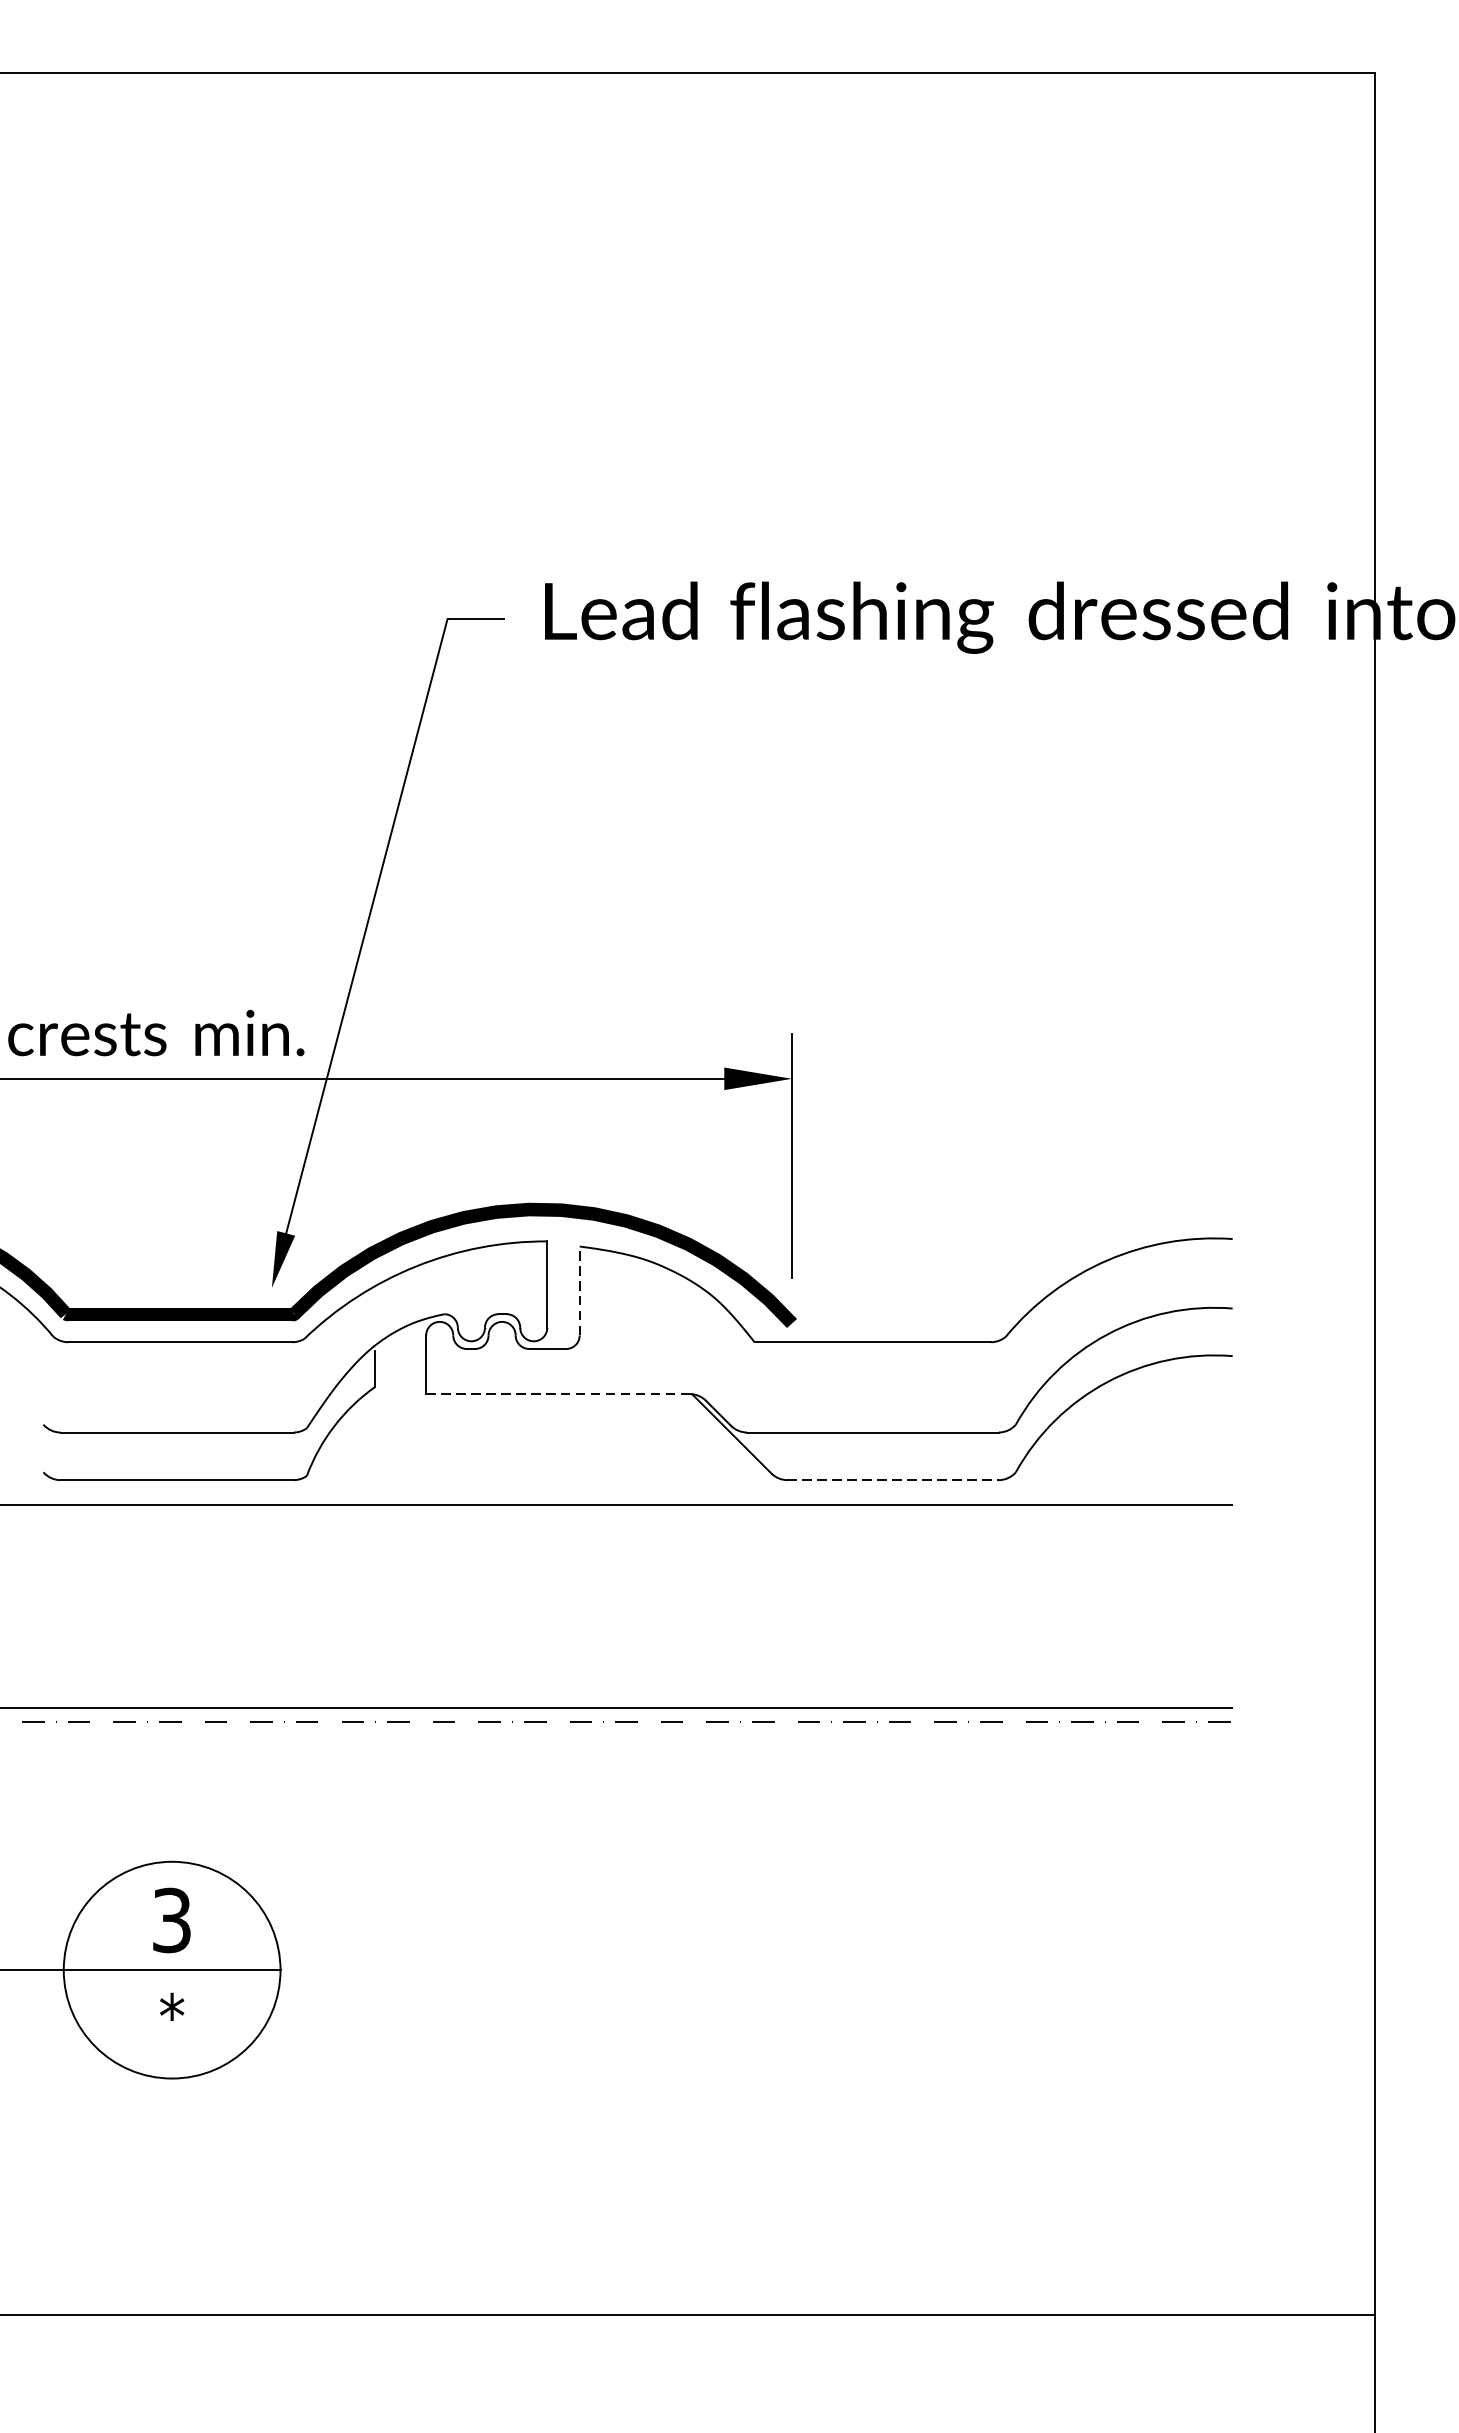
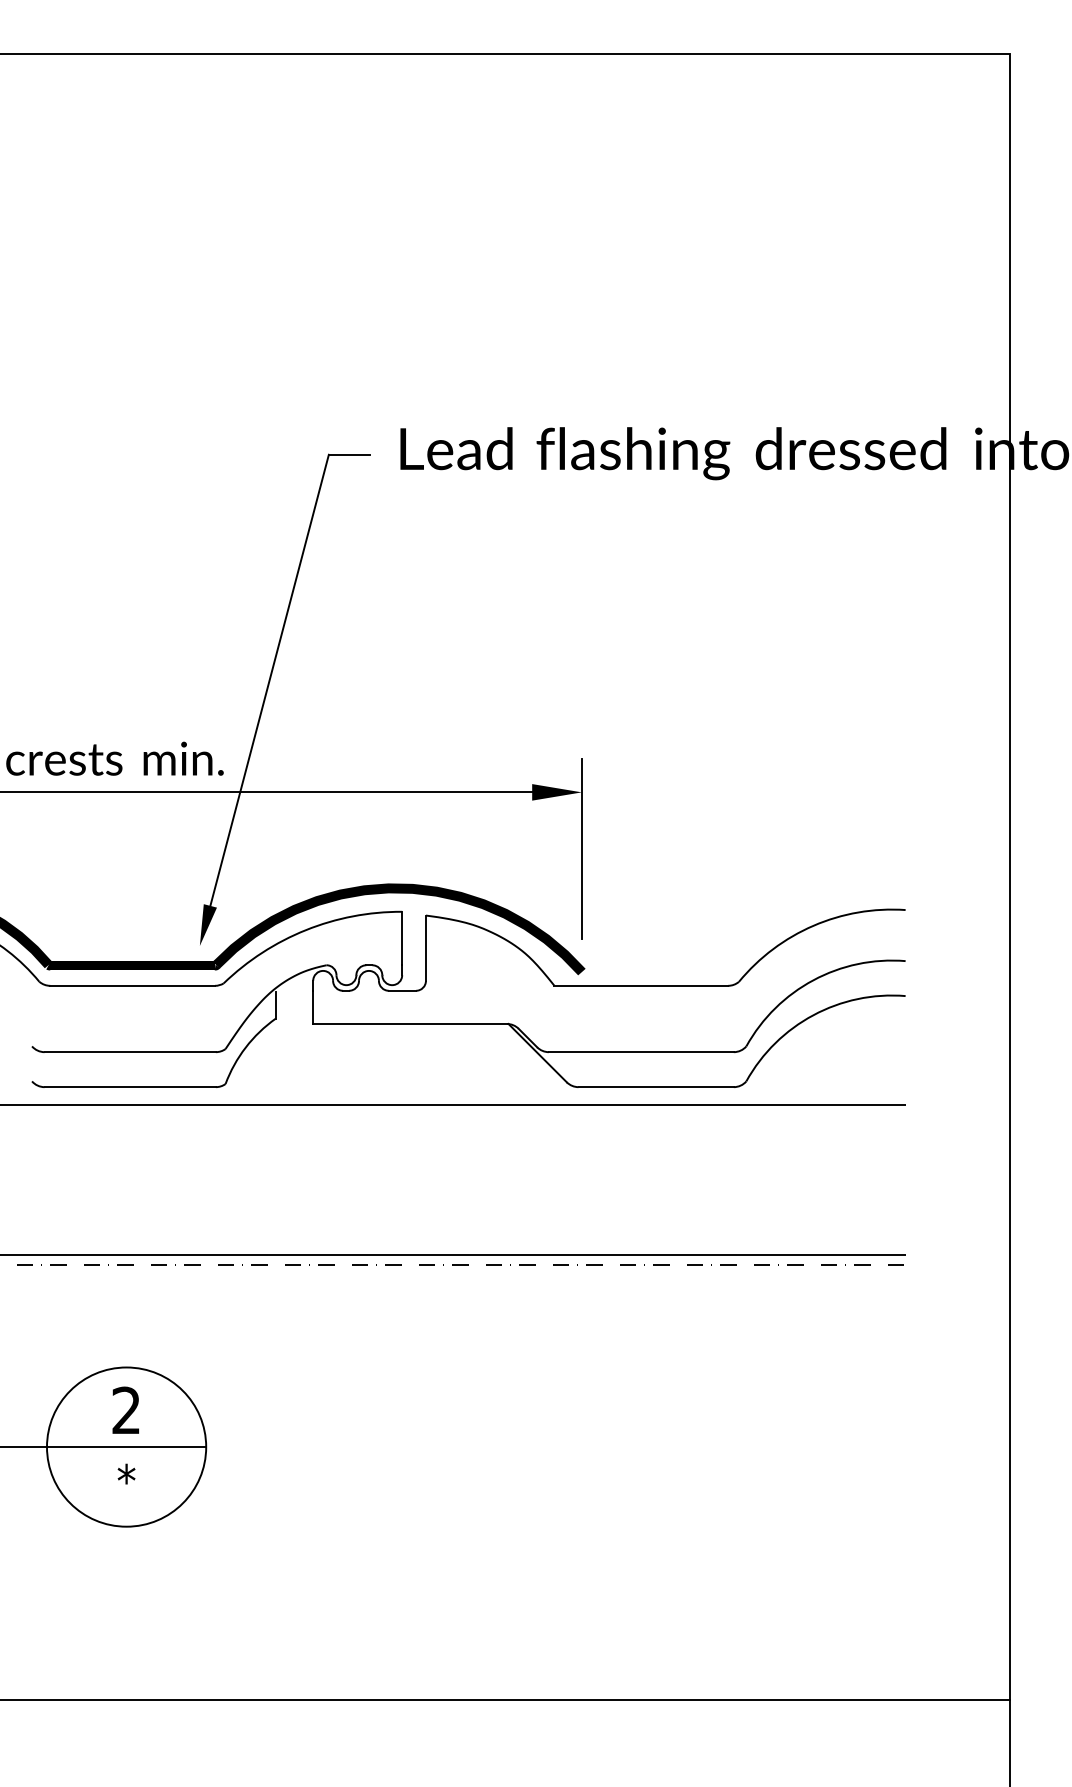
line: (579, 1291) -> (425, 948), dashed -> solid
line: (558, 1393) -> (410, 1023), dashed -> solid
line: (893, 1480) -> (656, 1087), dashed -> solid
text: (172, 1920) -> (126, 1410), 3 -> 2

